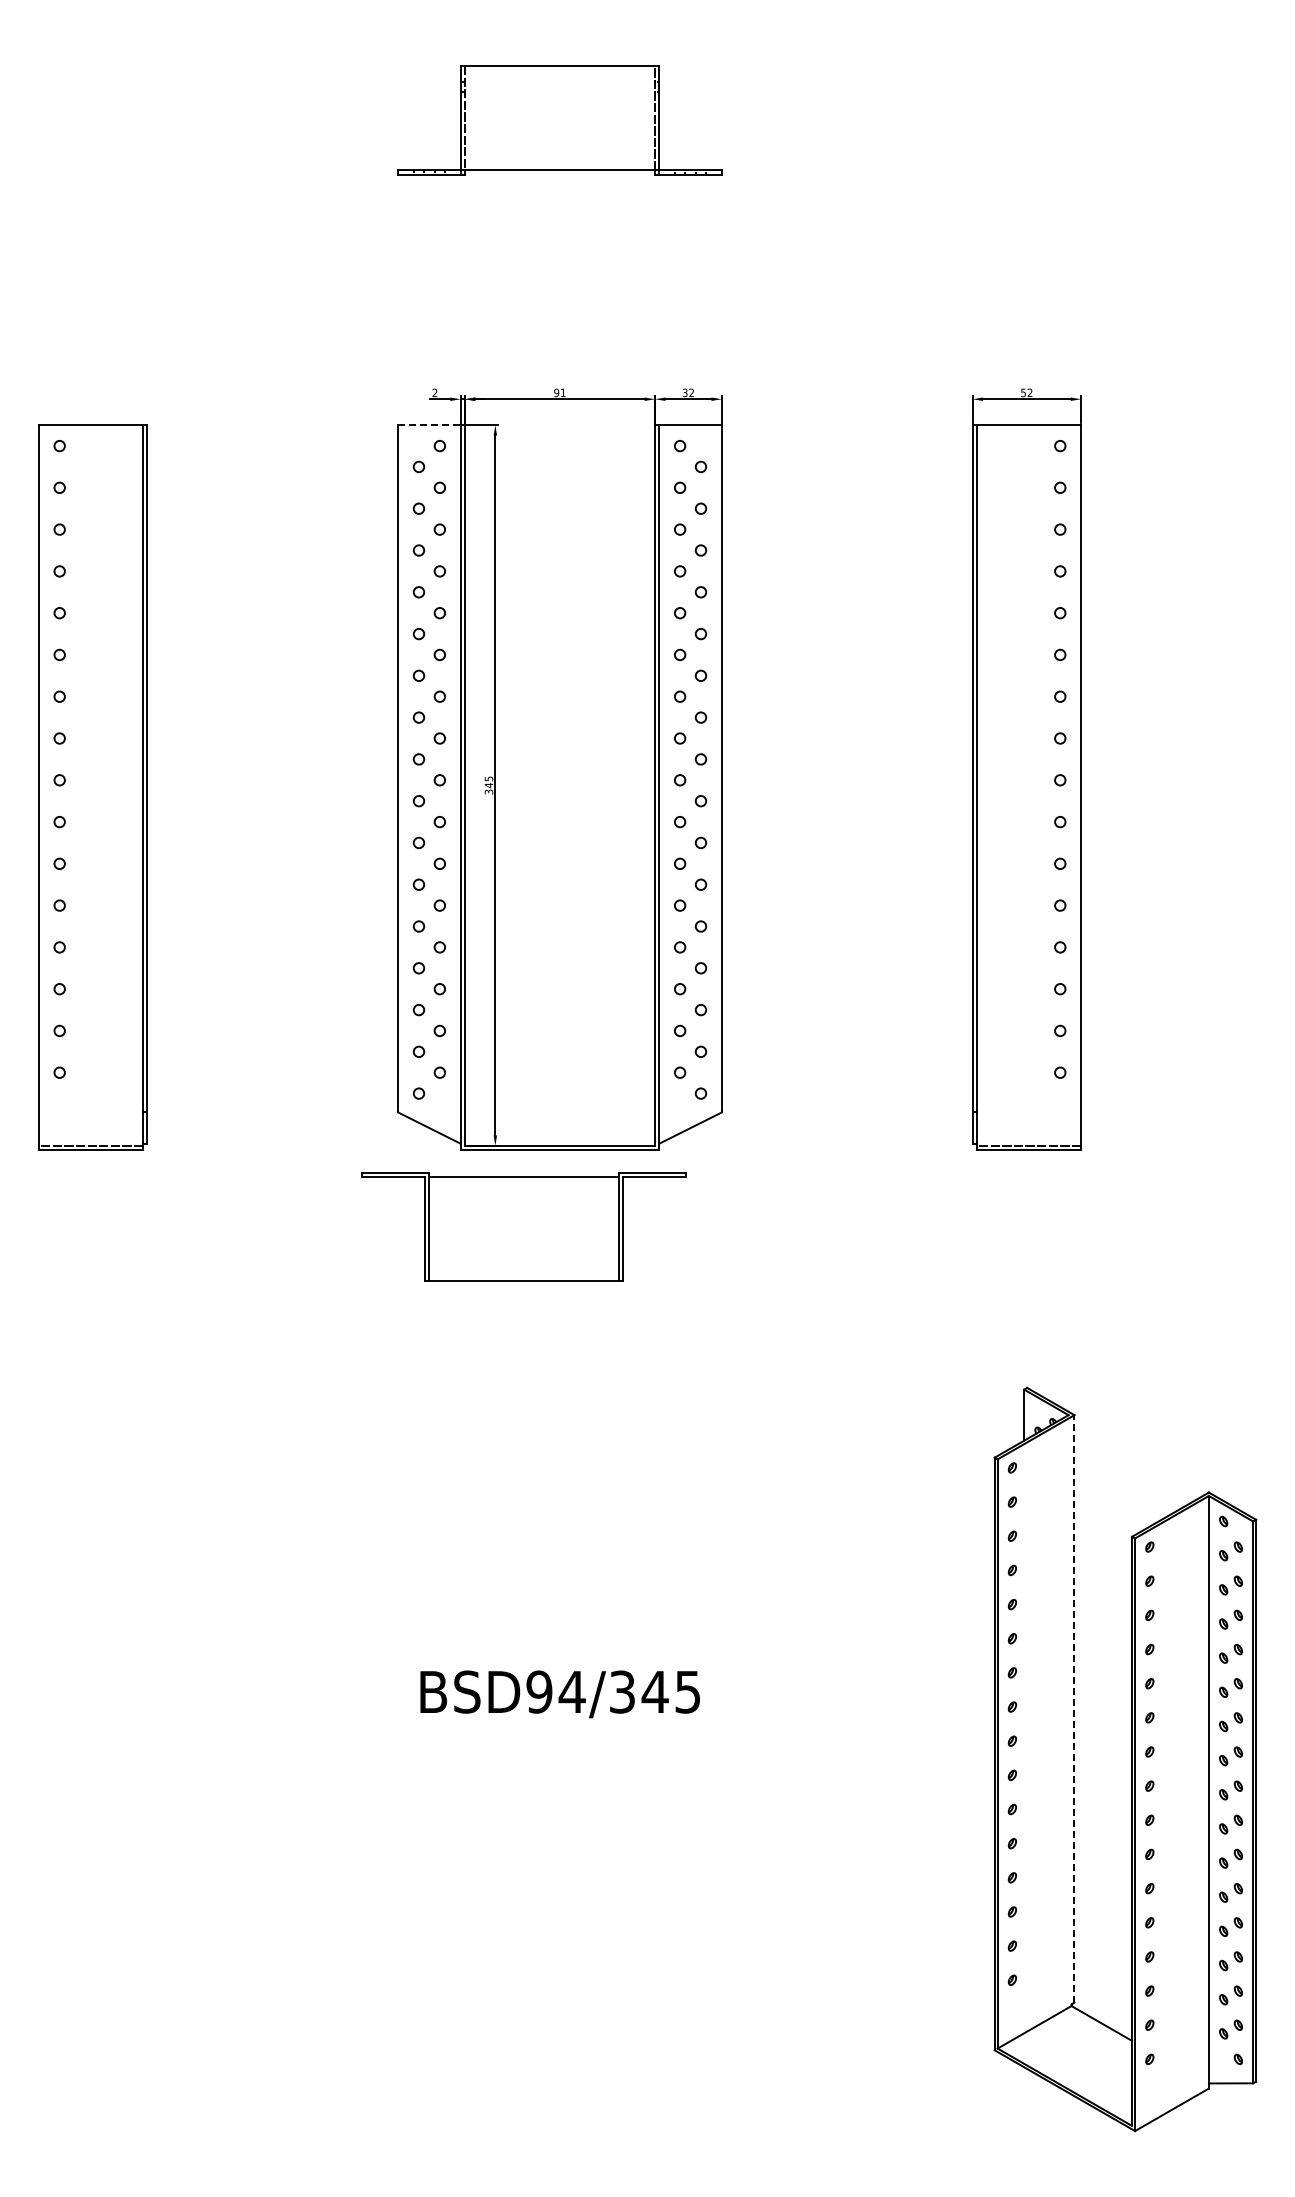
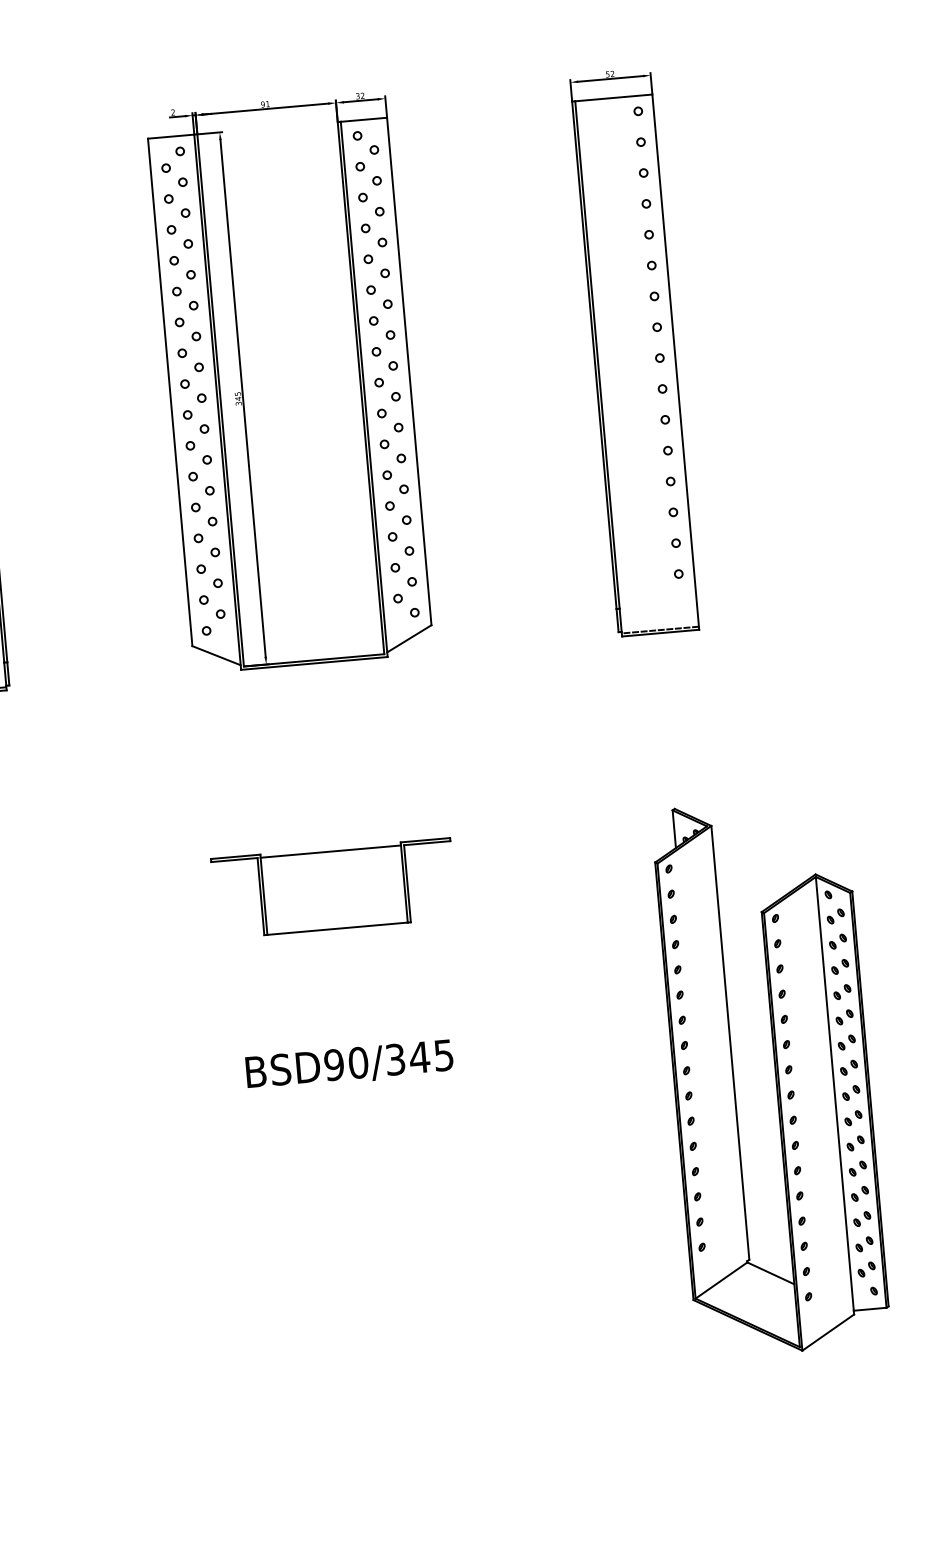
line: (429, 425) -> (171, 136), dashed -> solid
part: (523, 1226) -> (333, 888), moved
text: (571, 1691) -> (357, 1062), BSD94/345 -> BSD90/345
line: (1074, 1708) -> (730, 1042), dashed -> solid

